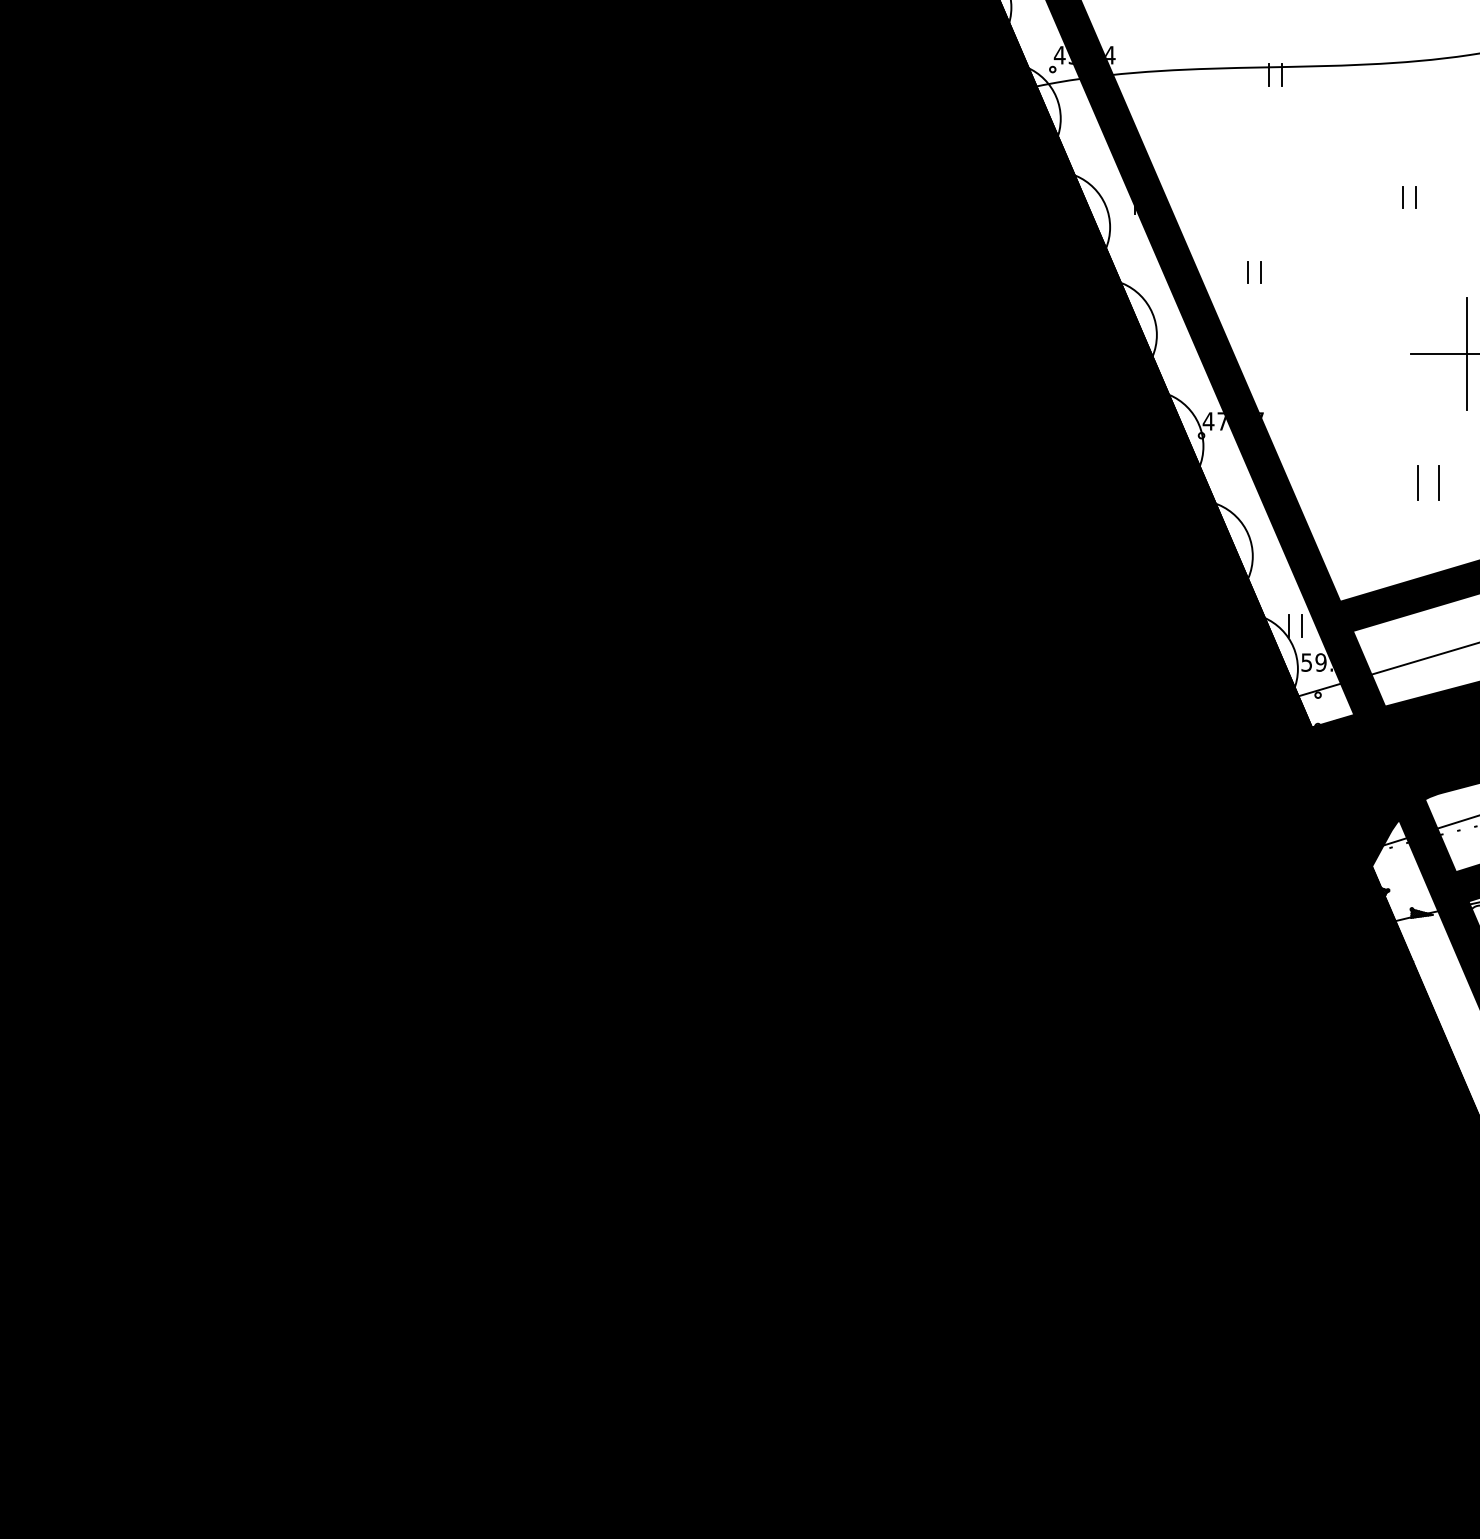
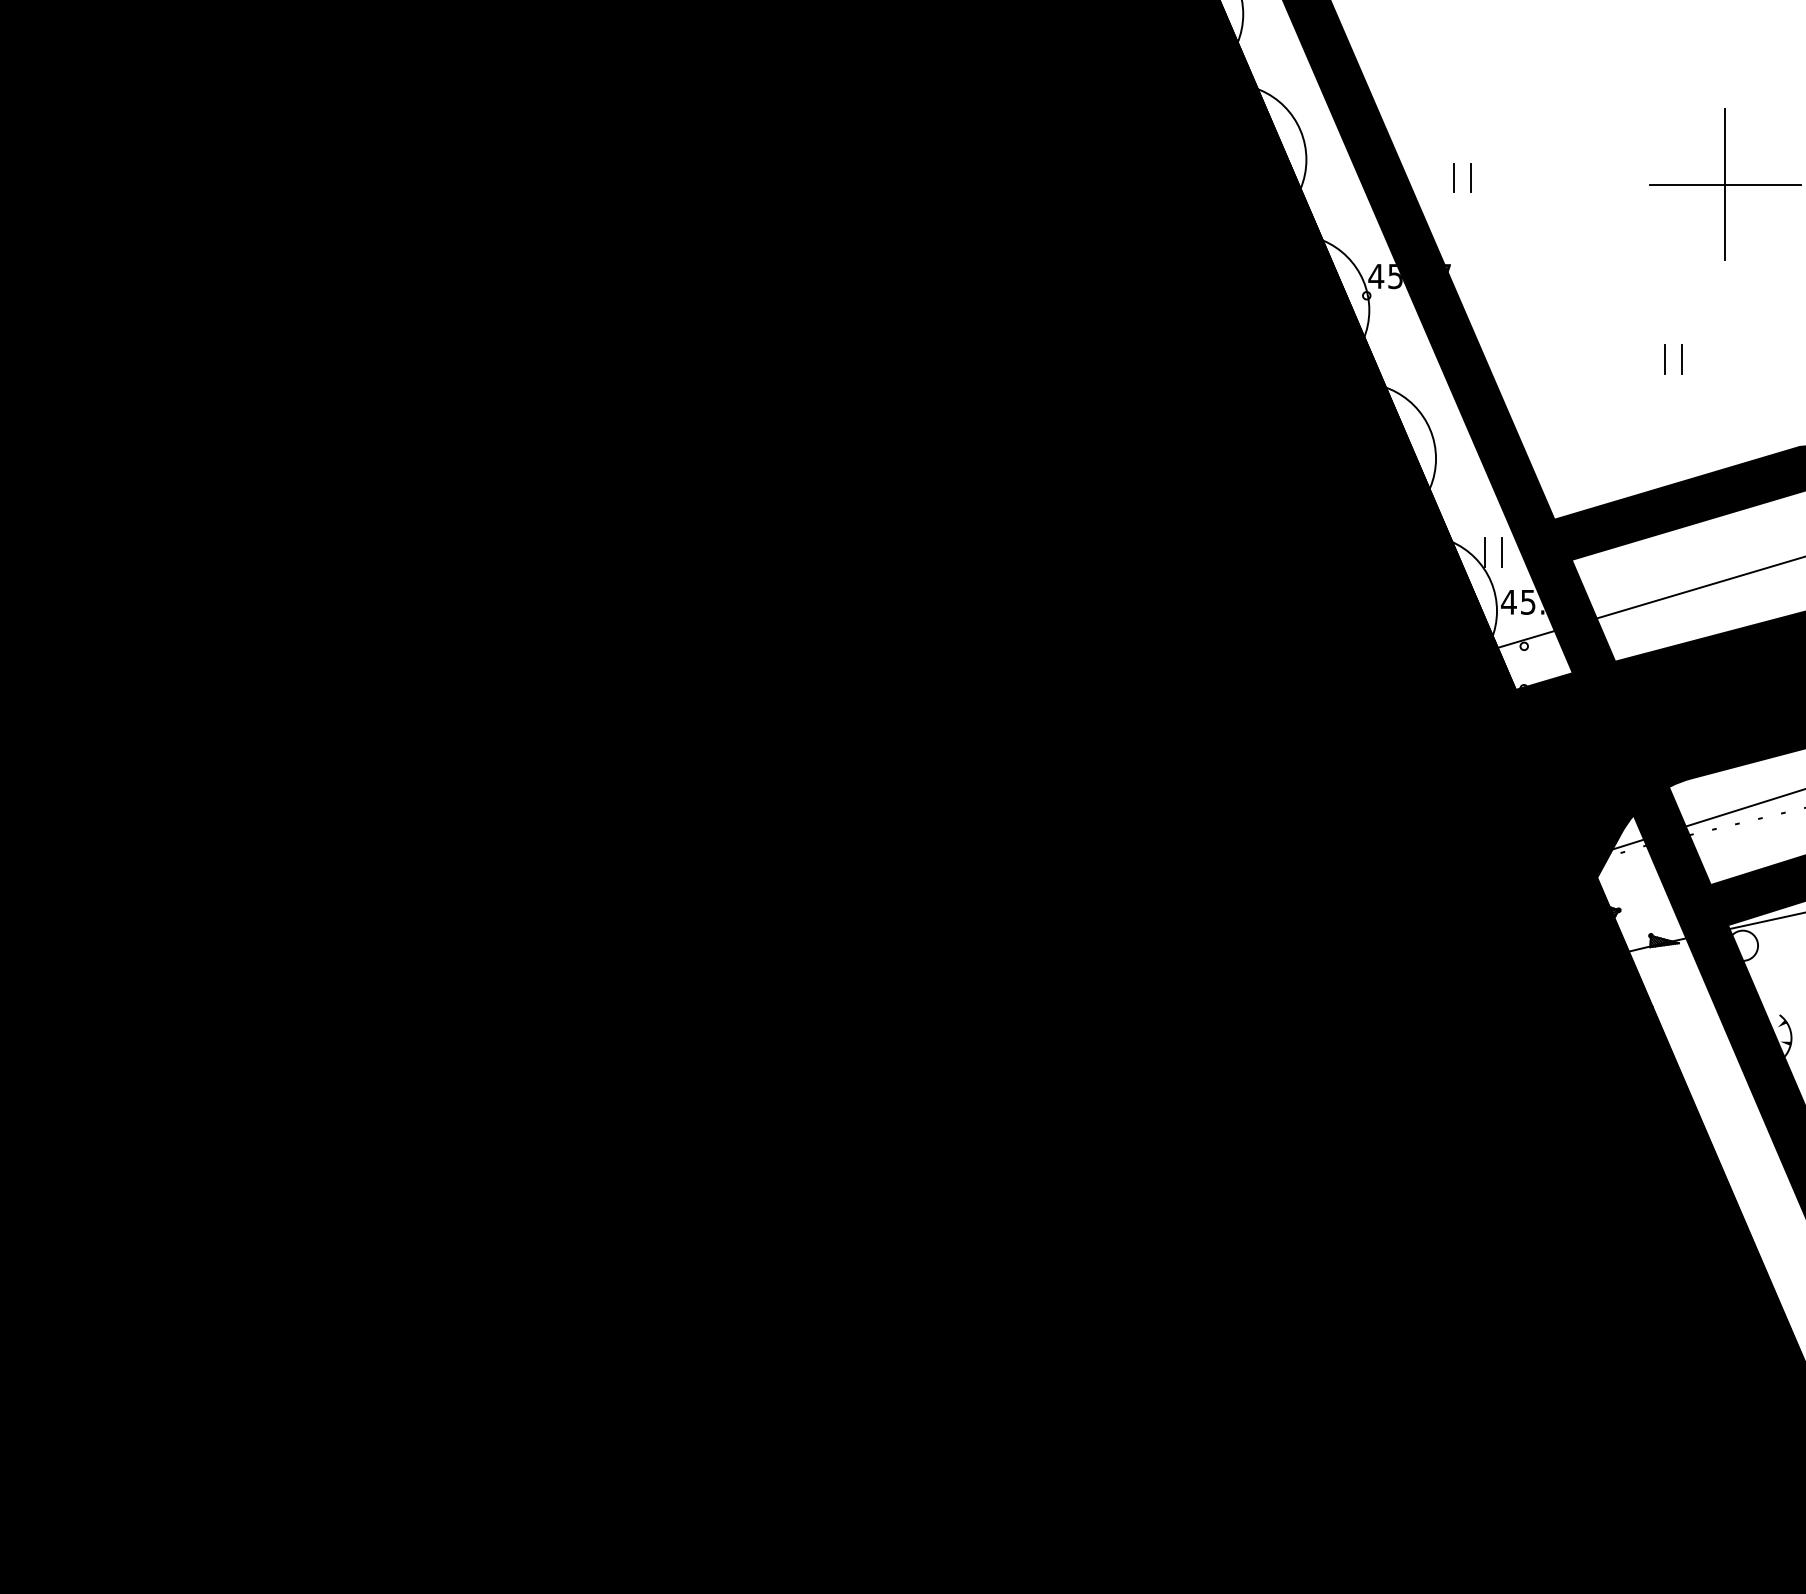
part: (1254, 272) -> (1462, 177), moved
text: (1222, 421) -> (1395, 276), 47.67 -> 45.67
part: (1428, 483) -> (1673, 360), size x0.62
text: (1313, 662) -> (1518, 602), 59.68 -> 45.87

